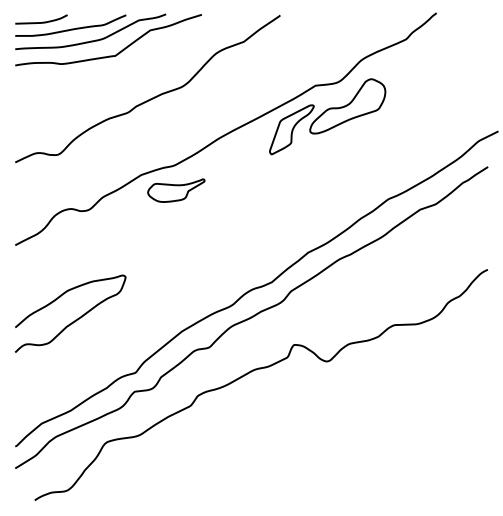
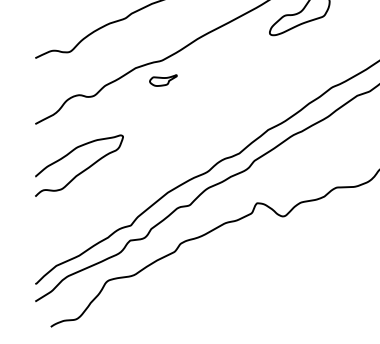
part: (291, 129) -> (254, 31), removed
part: (176, 190) -> (163, 80), size x0.6
curve: (75, 319) -> (83, 170), moved

